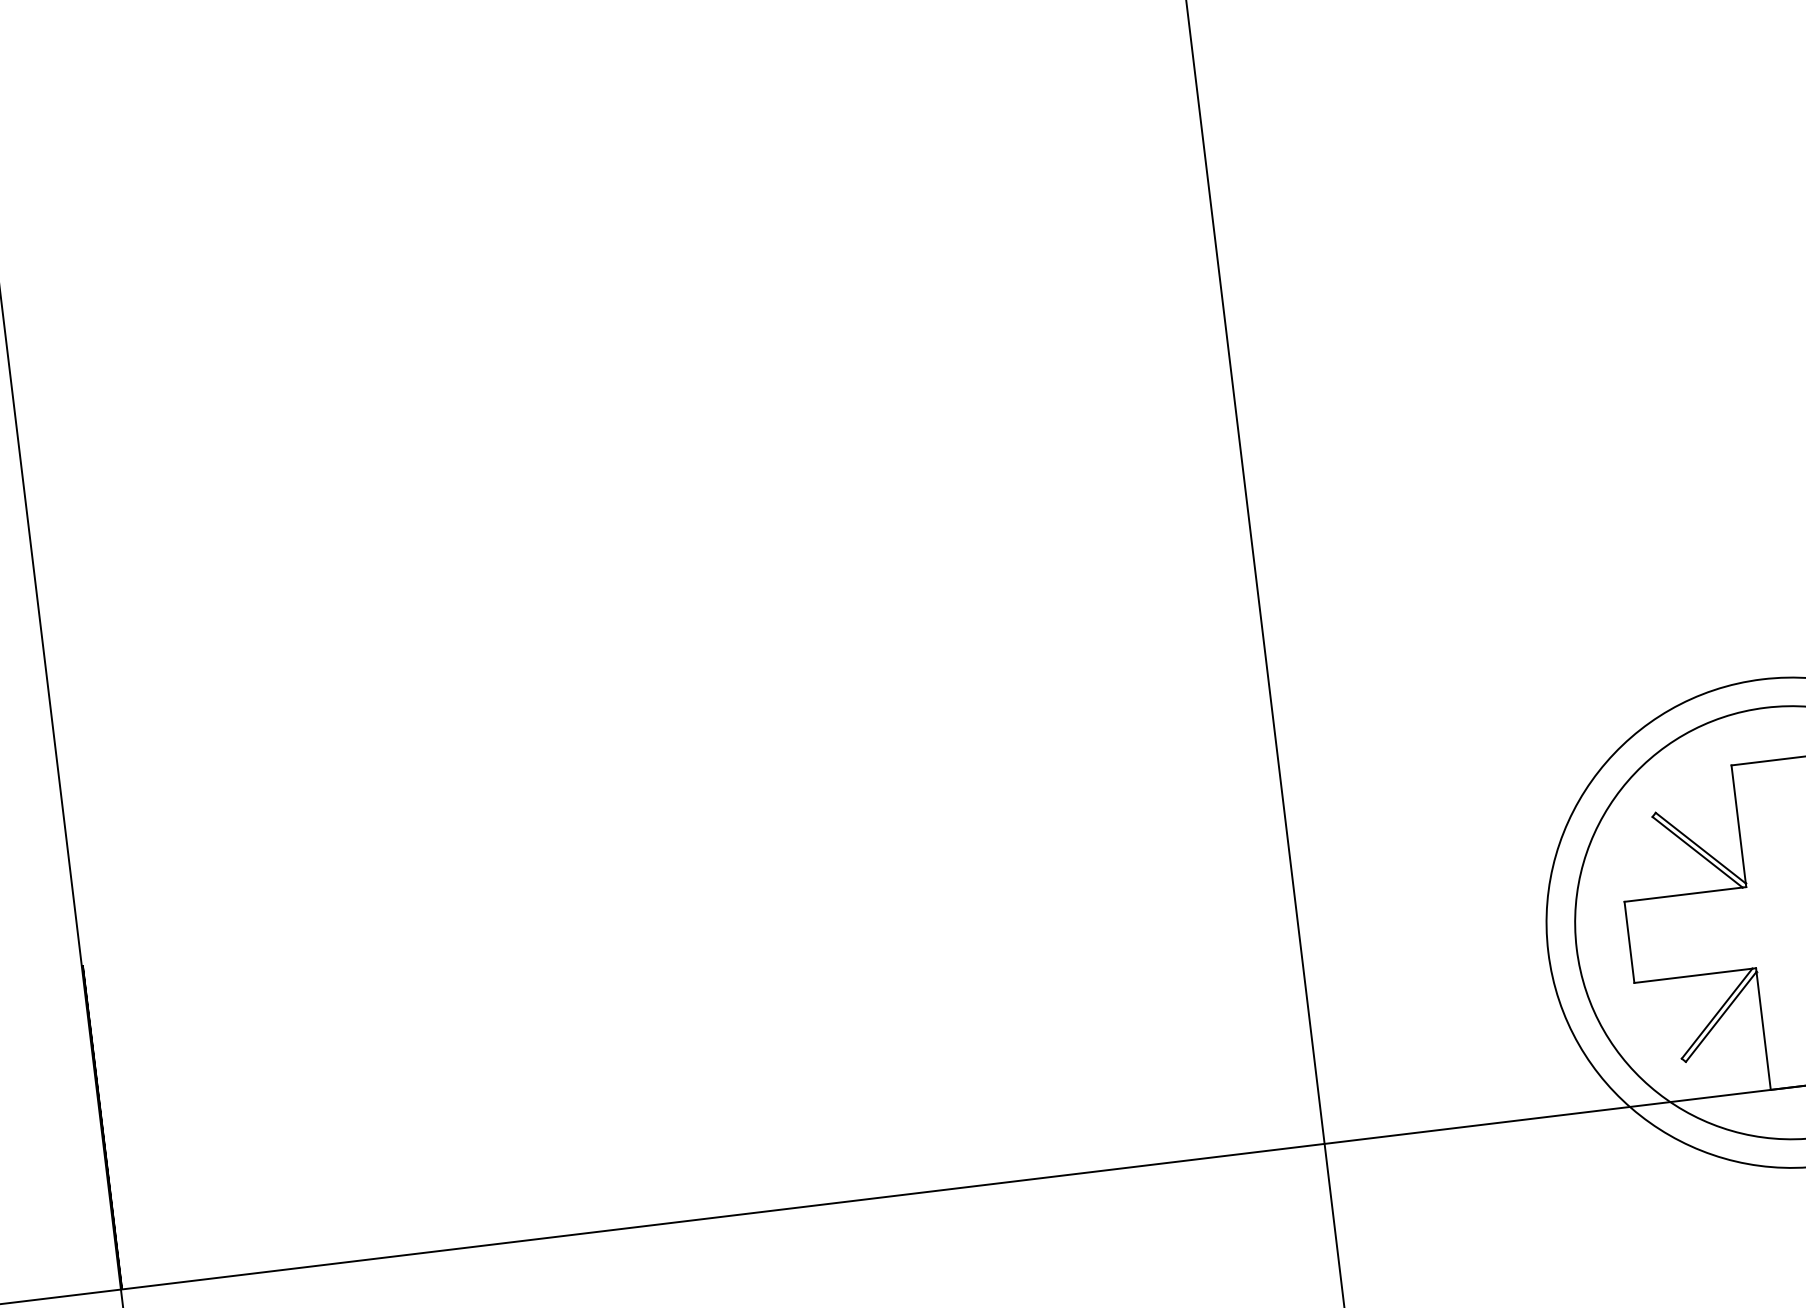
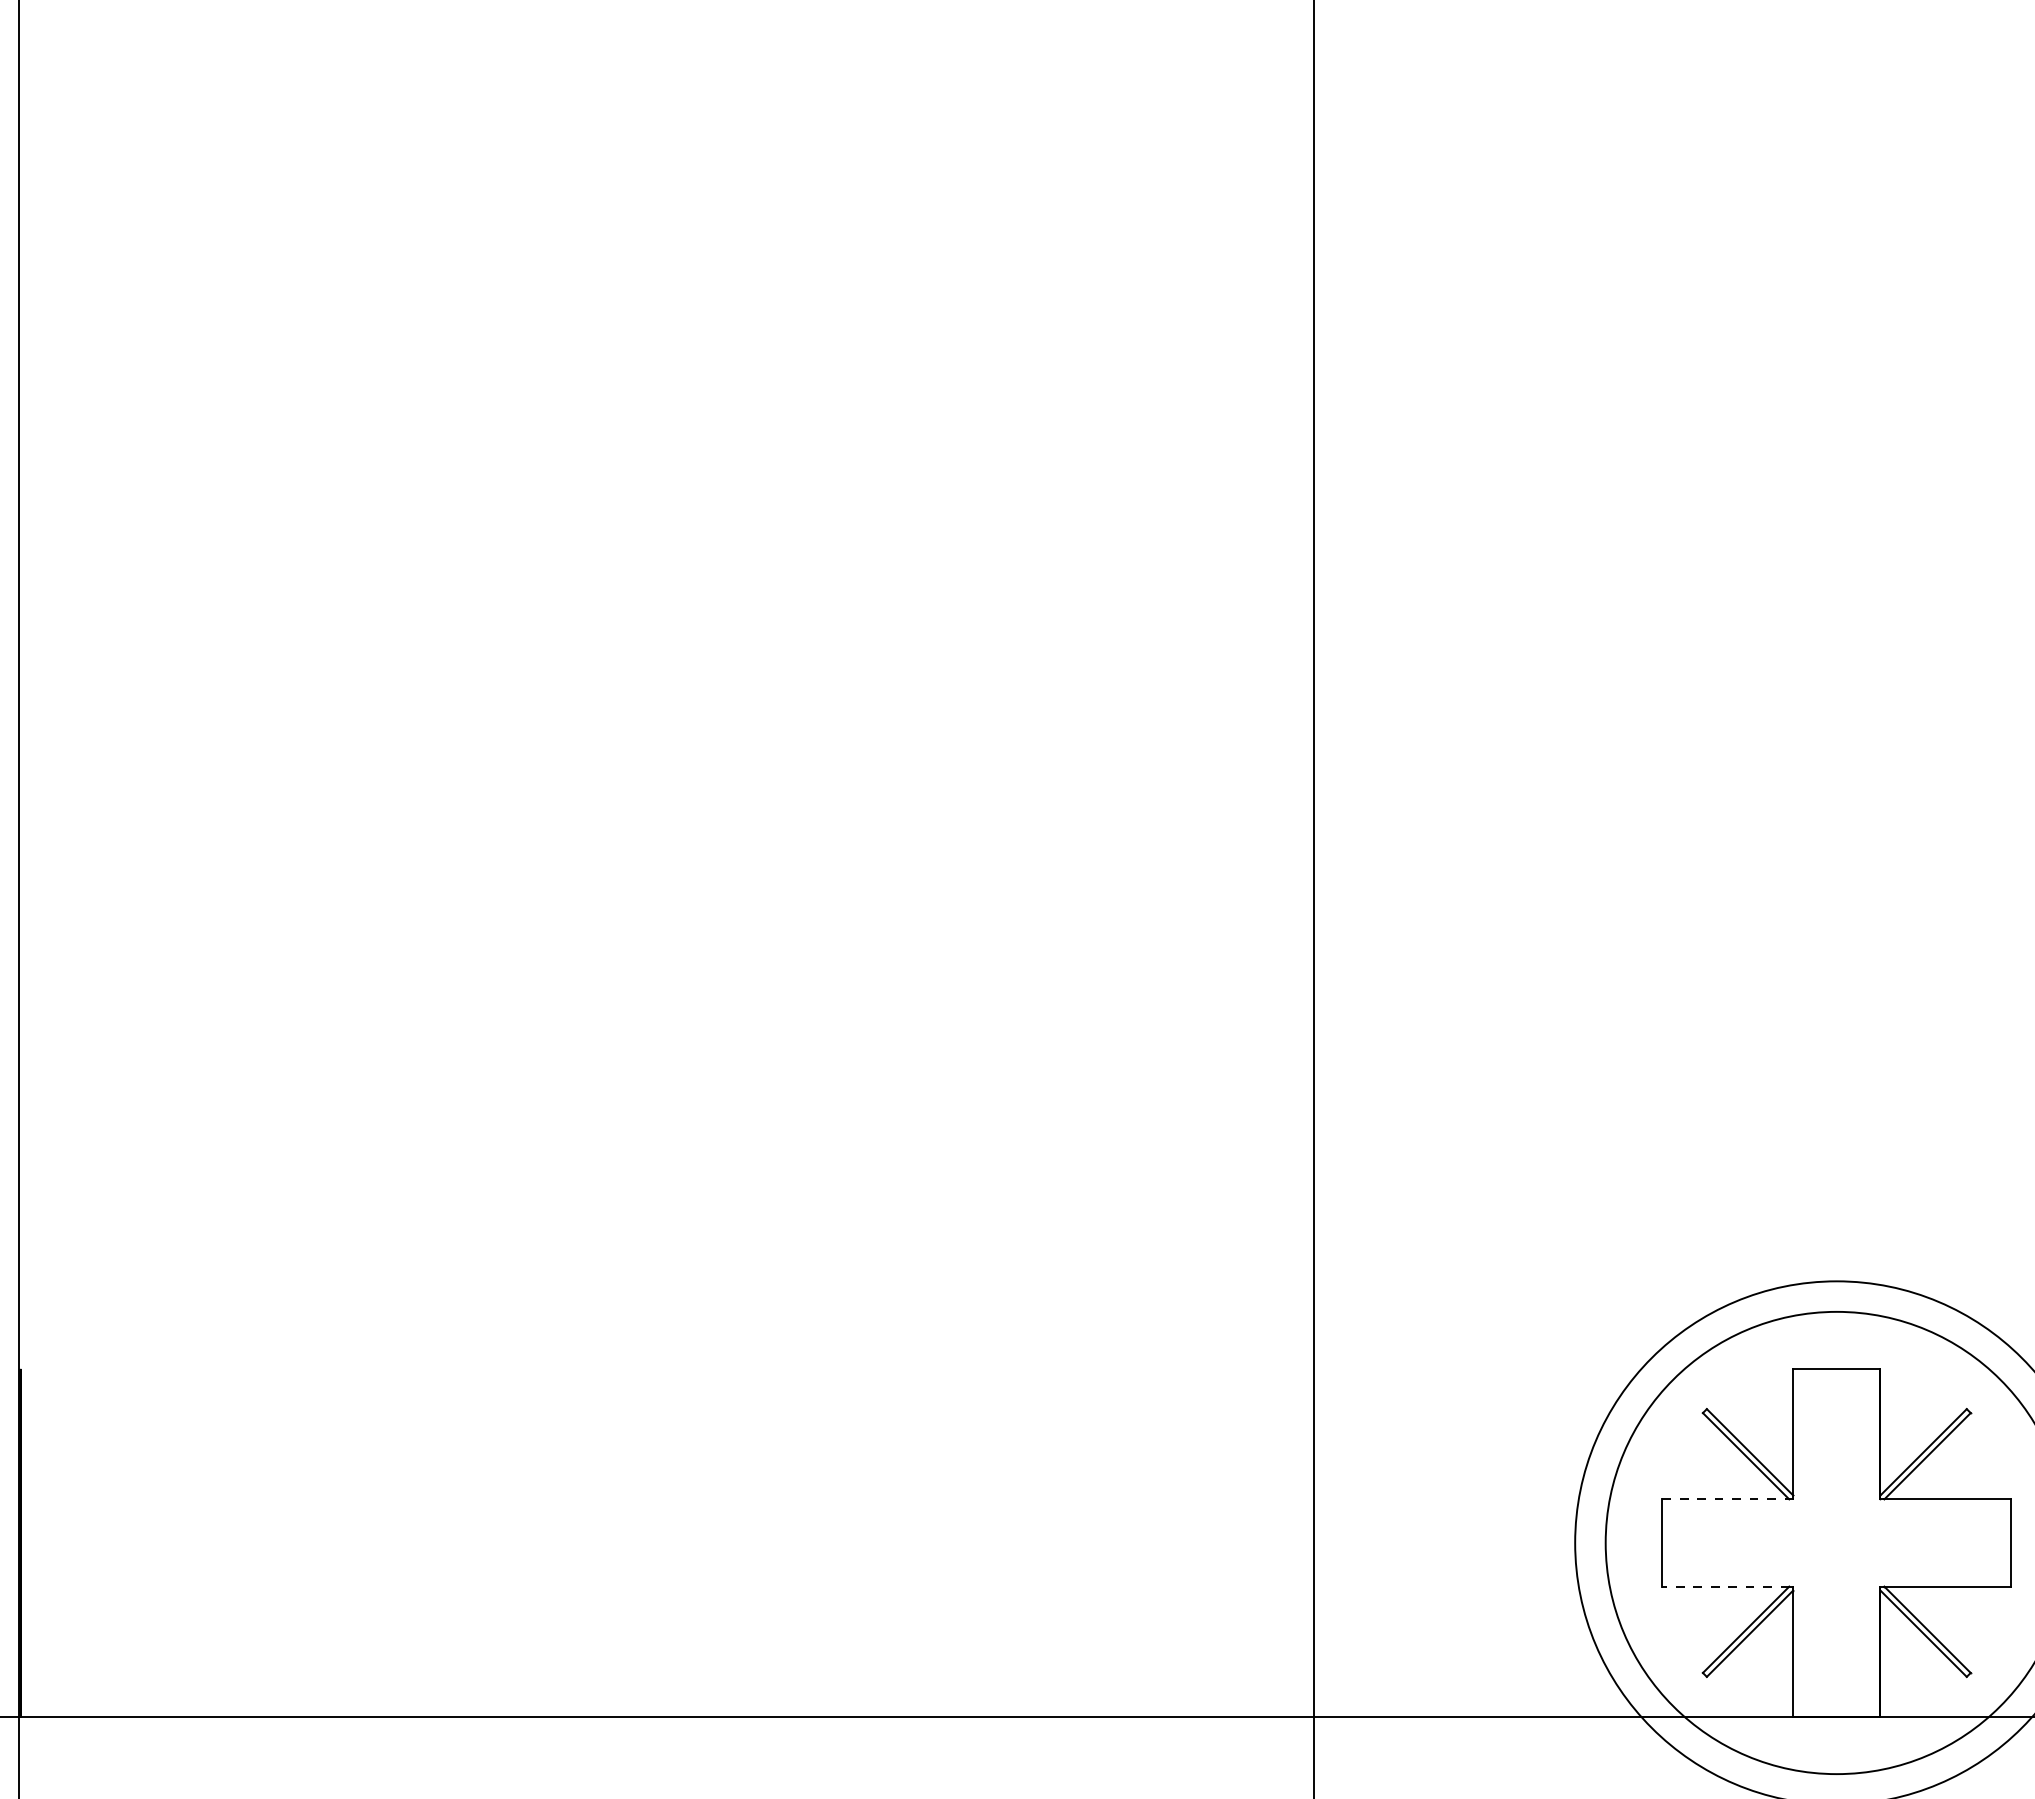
line: (1684, 894) -> (1726, 1499), solid -> dashed
line: (1693, 975) -> (1725, 1586), solid -> dashed

